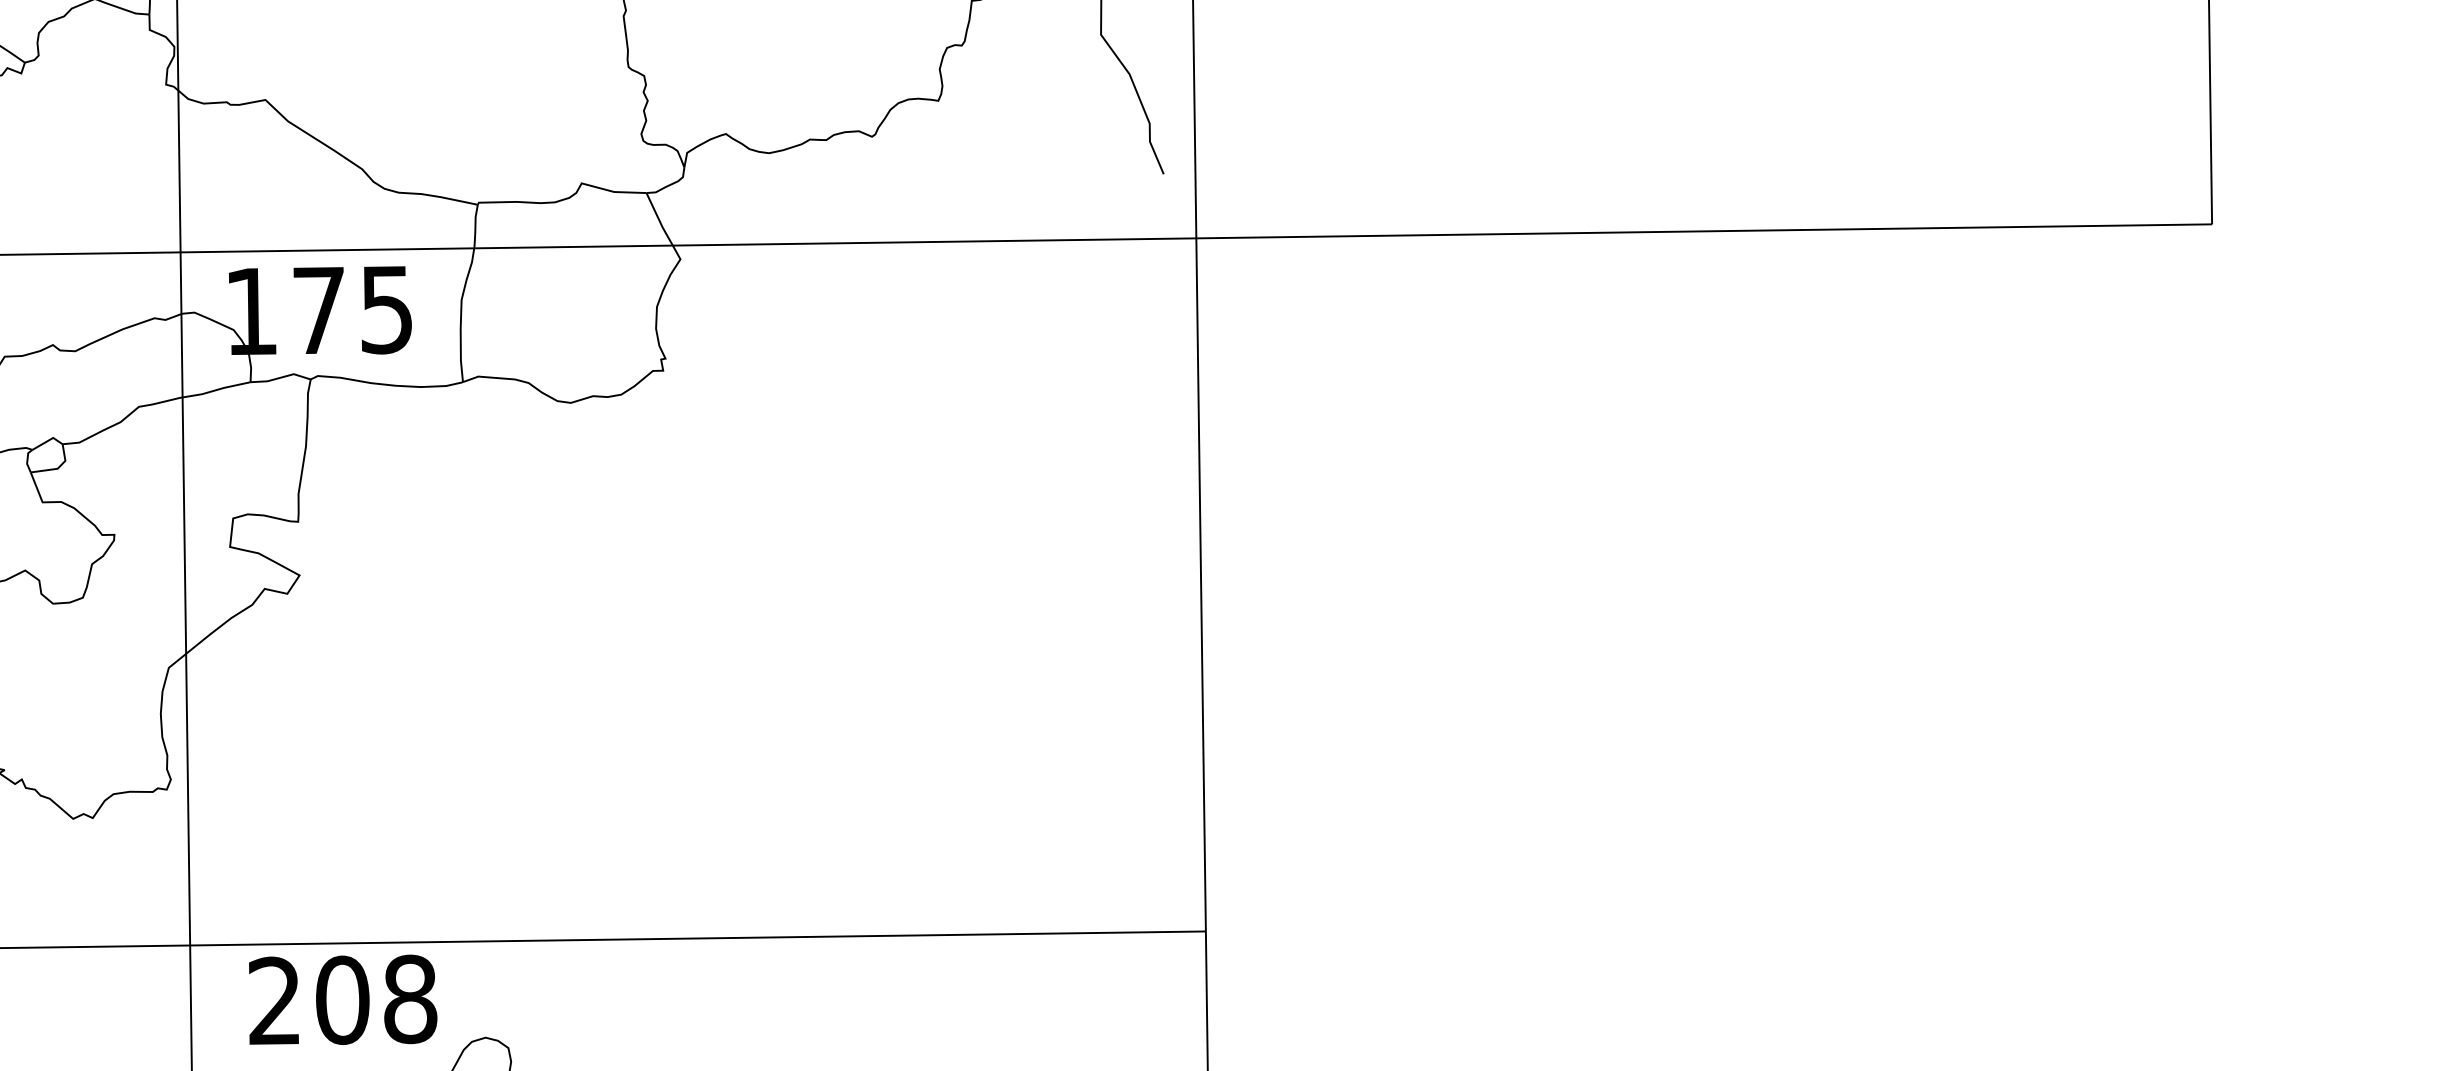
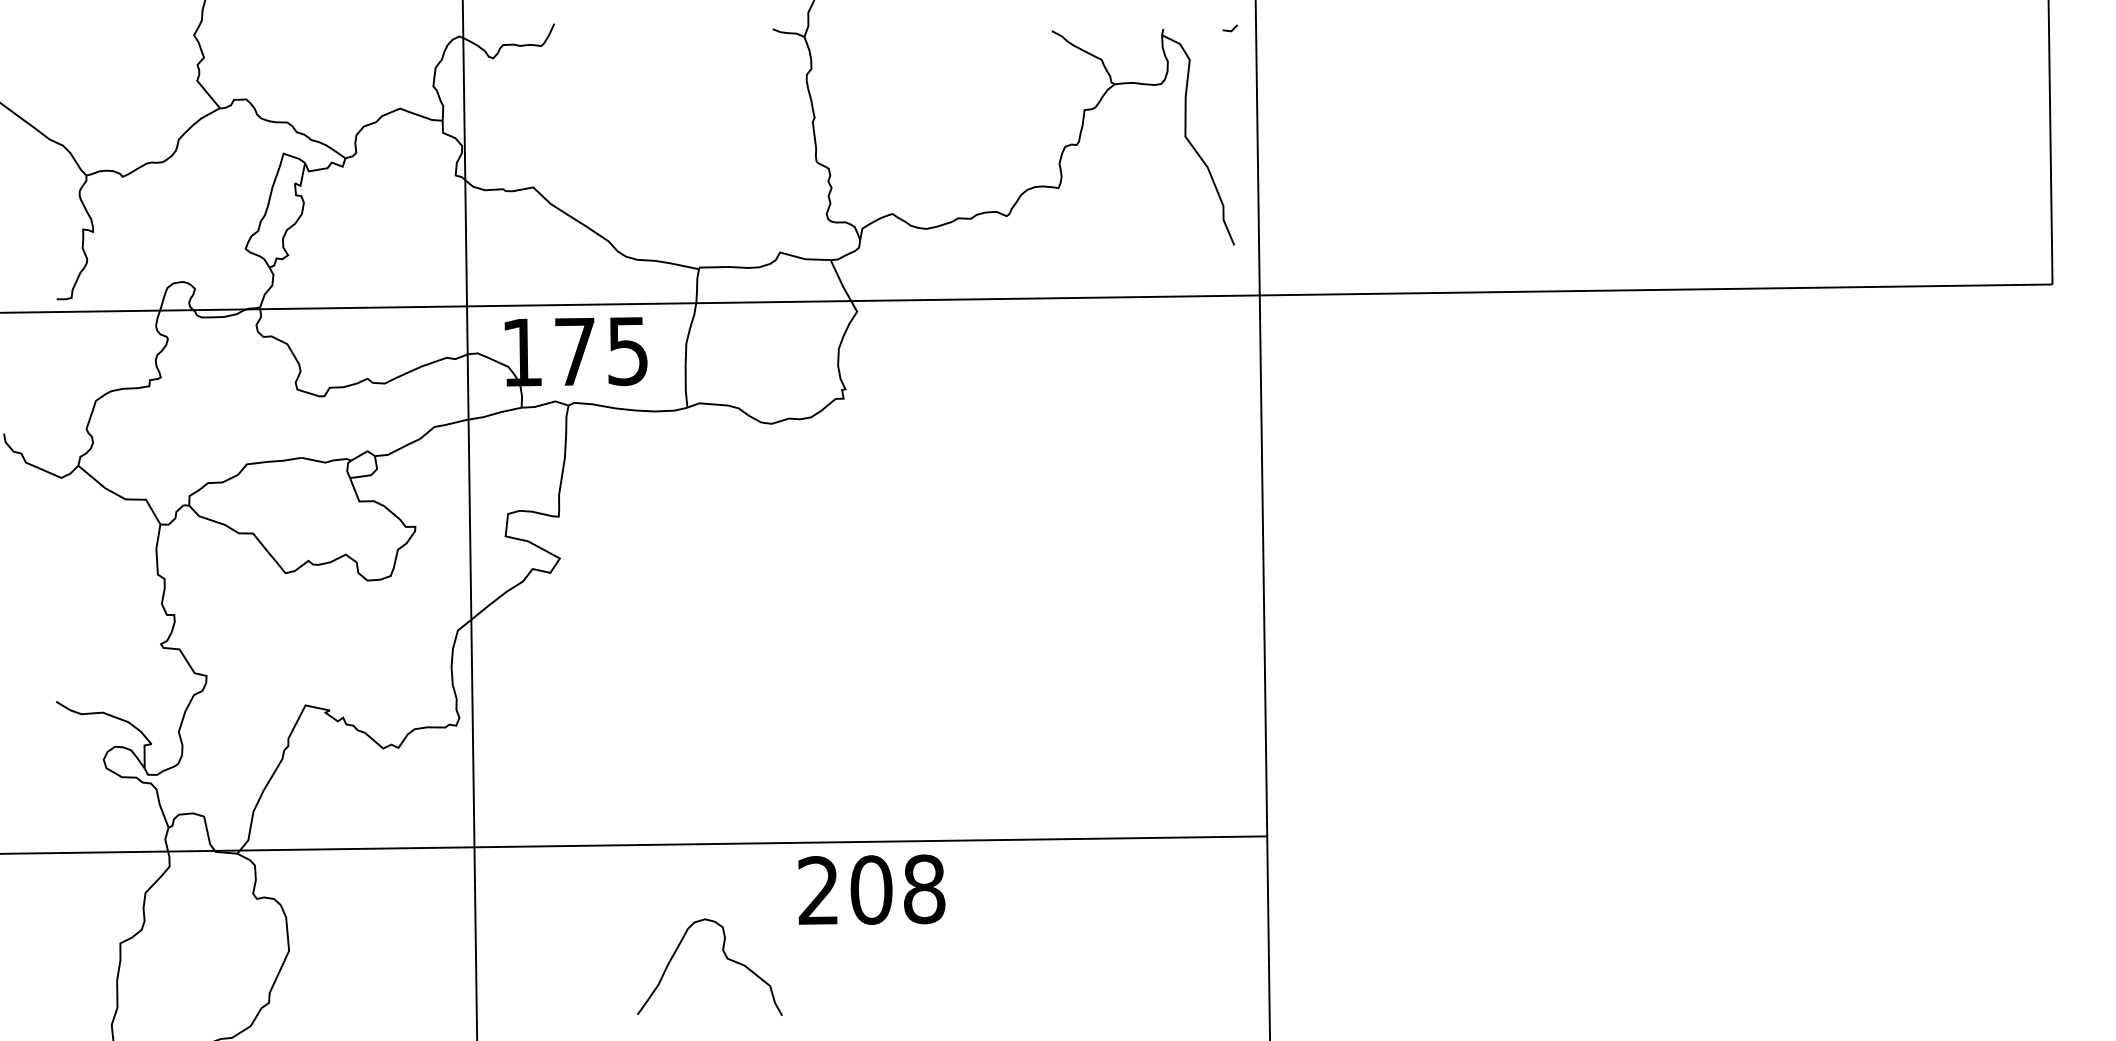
text: (342, 999) -> (871, 889), moved

